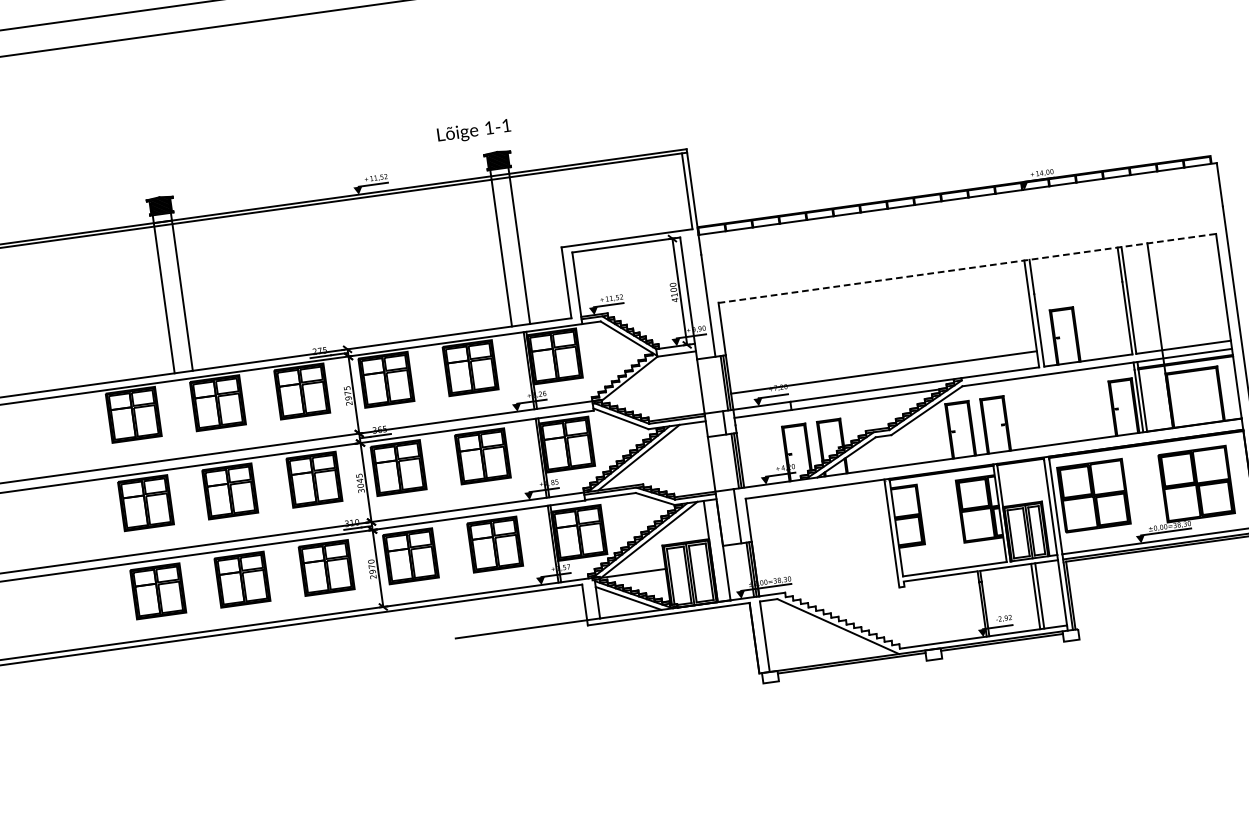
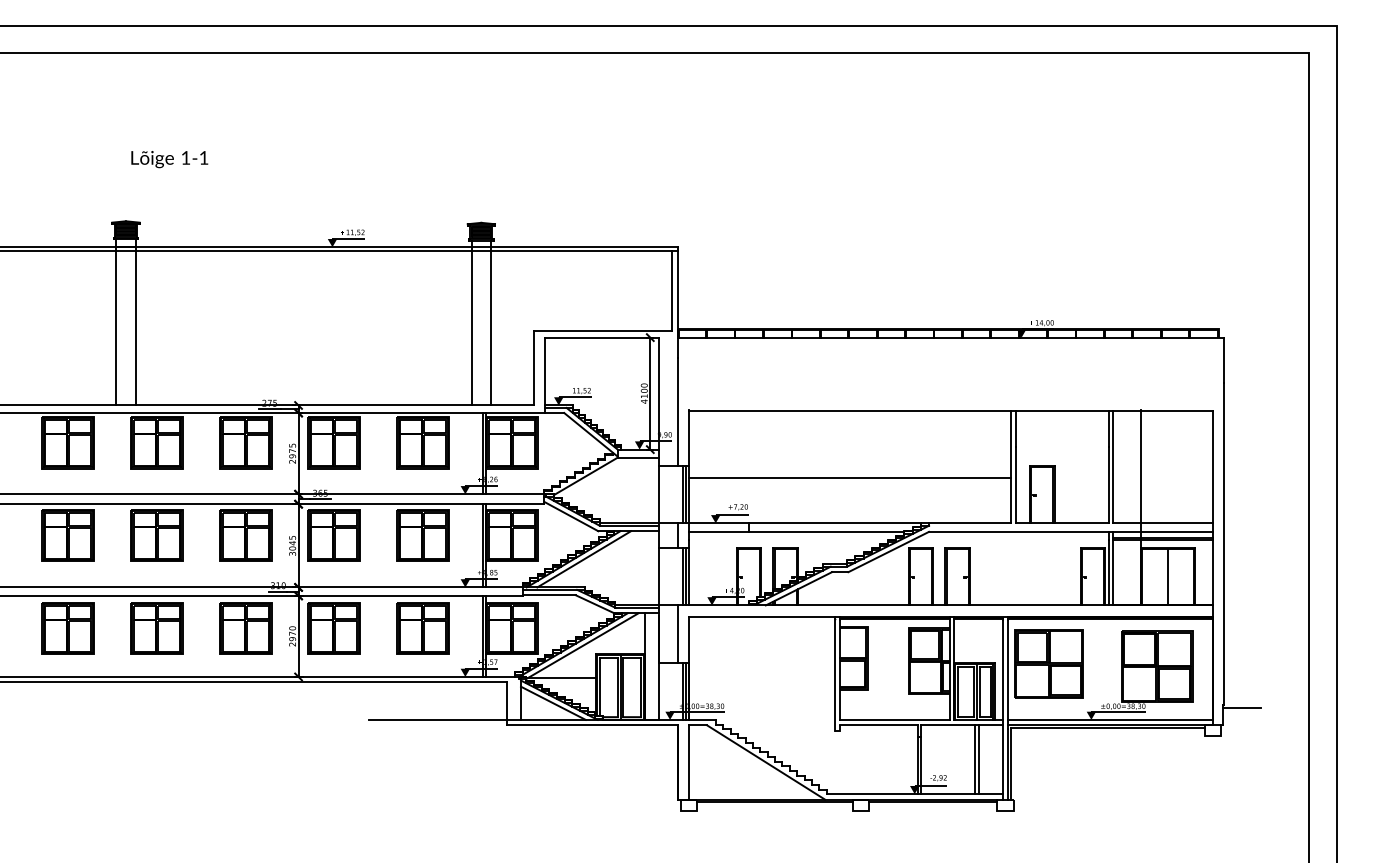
text: (473, 131) -> (169, 159), moved
line: (967, 268) -> (951, 410), dashed -> solid
line: (883, 372) -> (849, 478), moved
line: (1194, 398) -> (1167, 577), added

